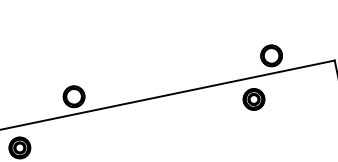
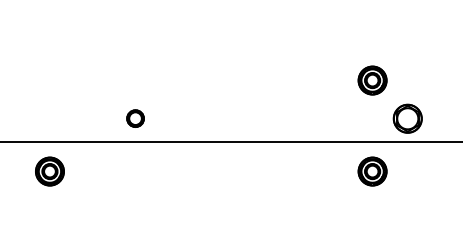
part: (240, 33) -> (372, 80), added
part: (73, 96) -> (135, 118), size x0.6

